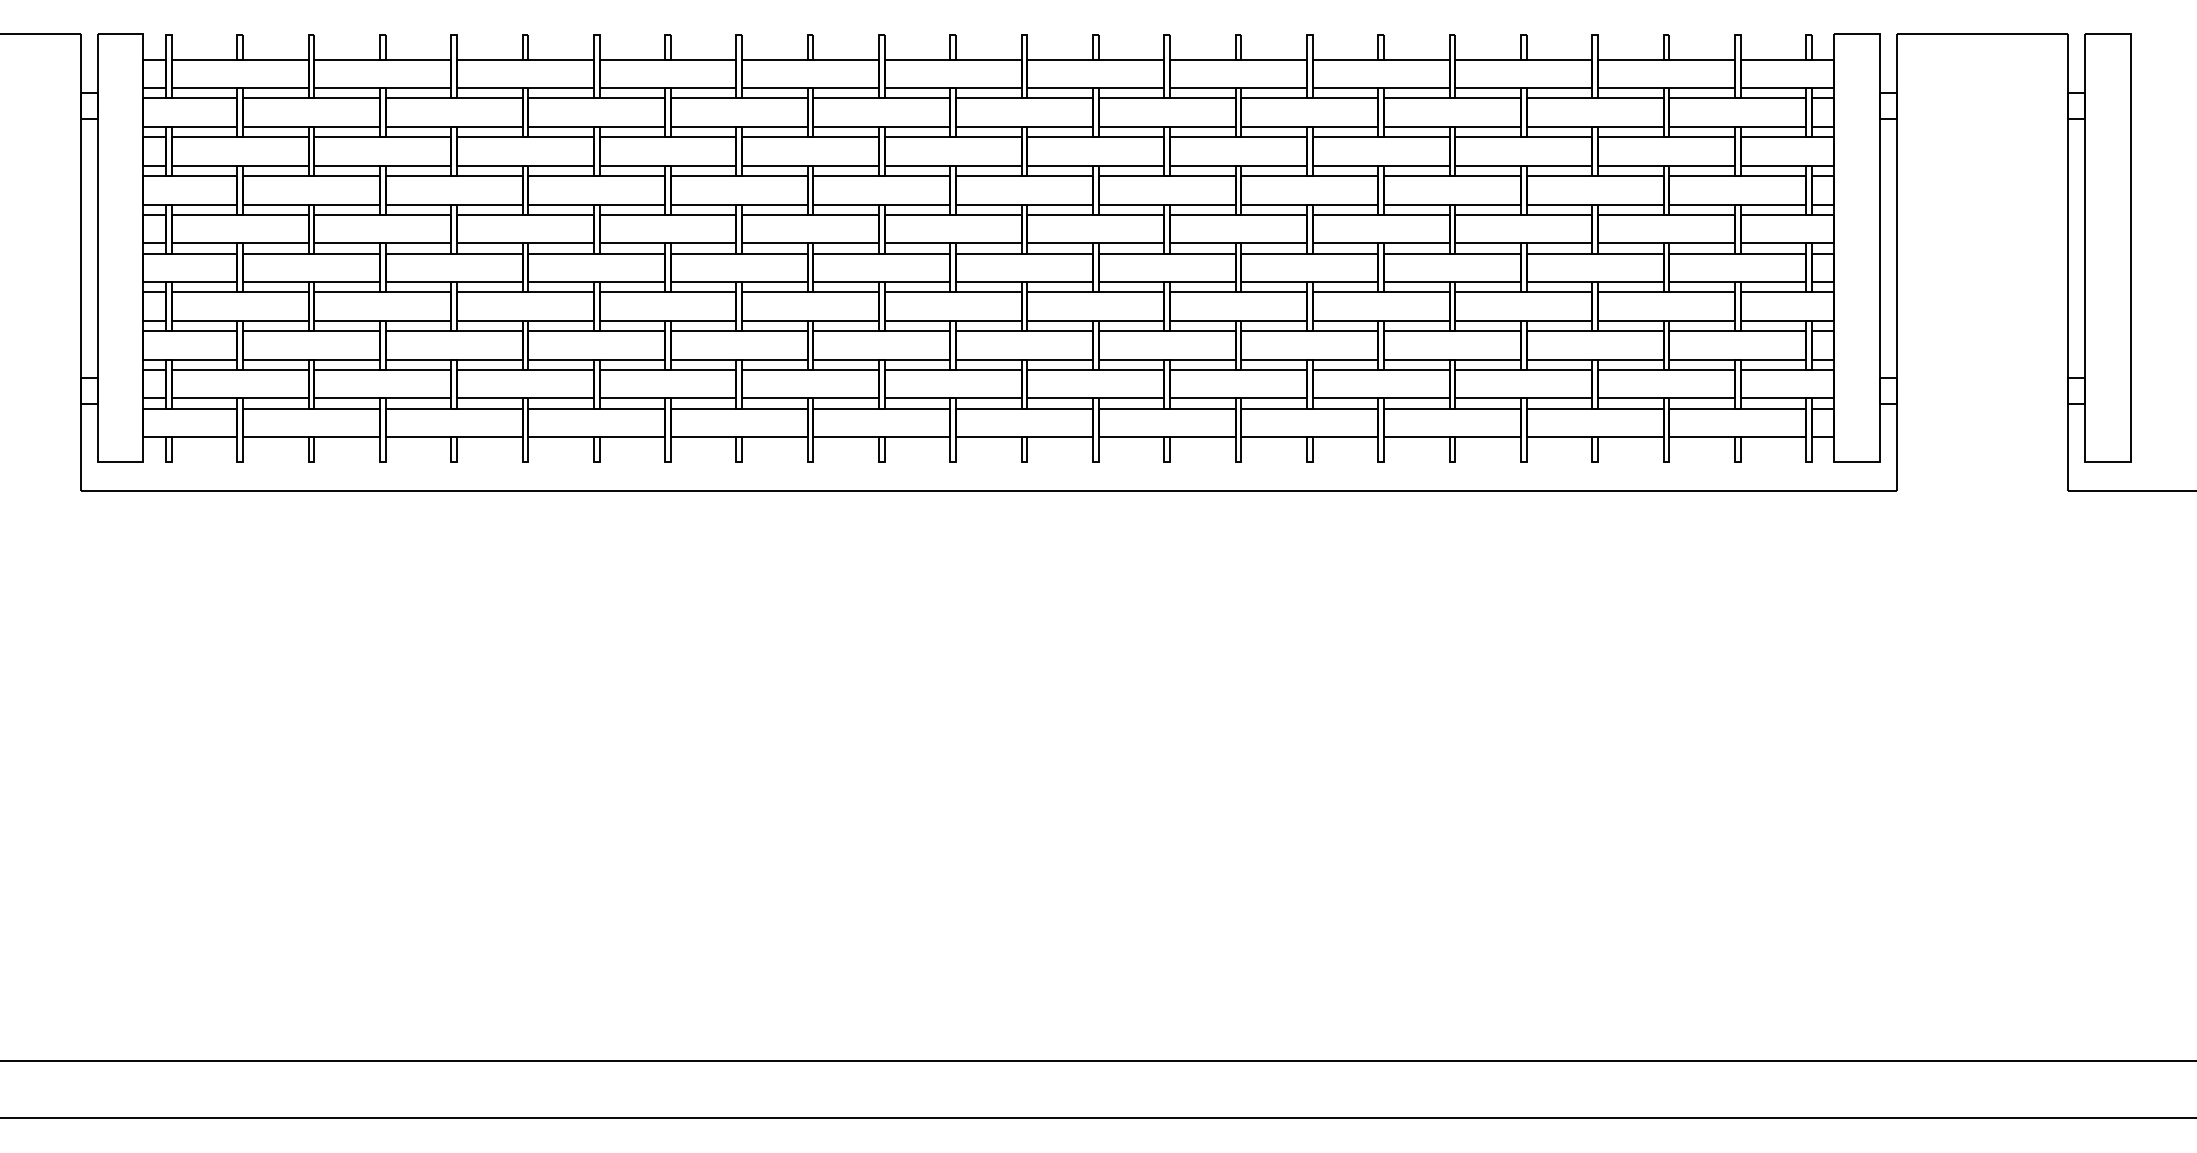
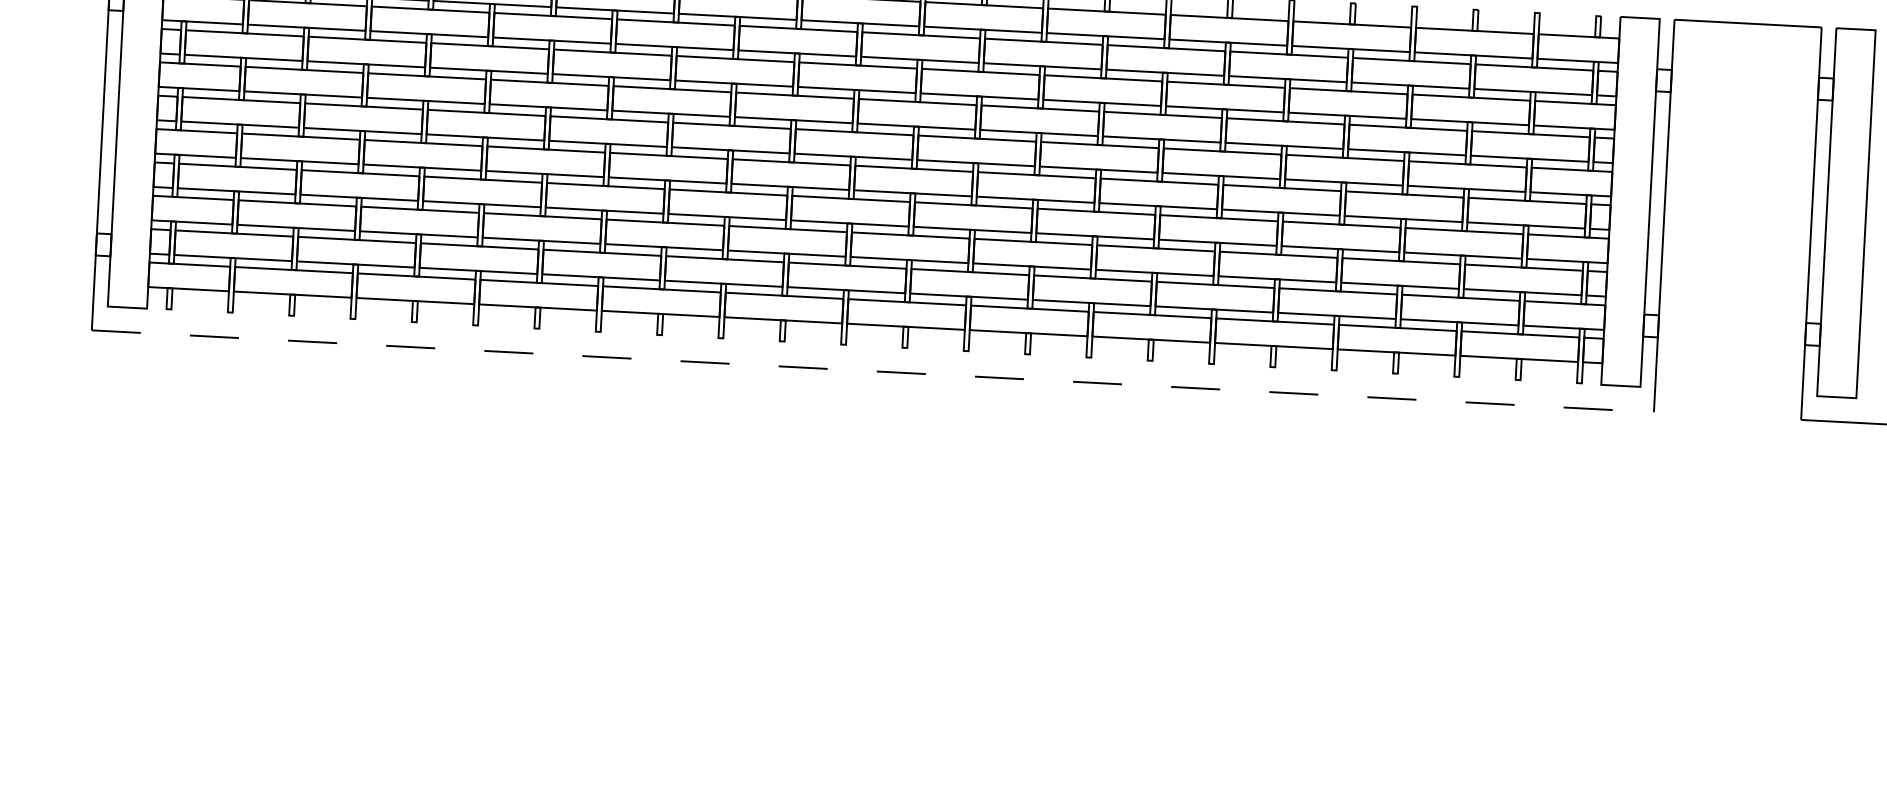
line: (989, 490) -> (873, 370), solid -> dashed

